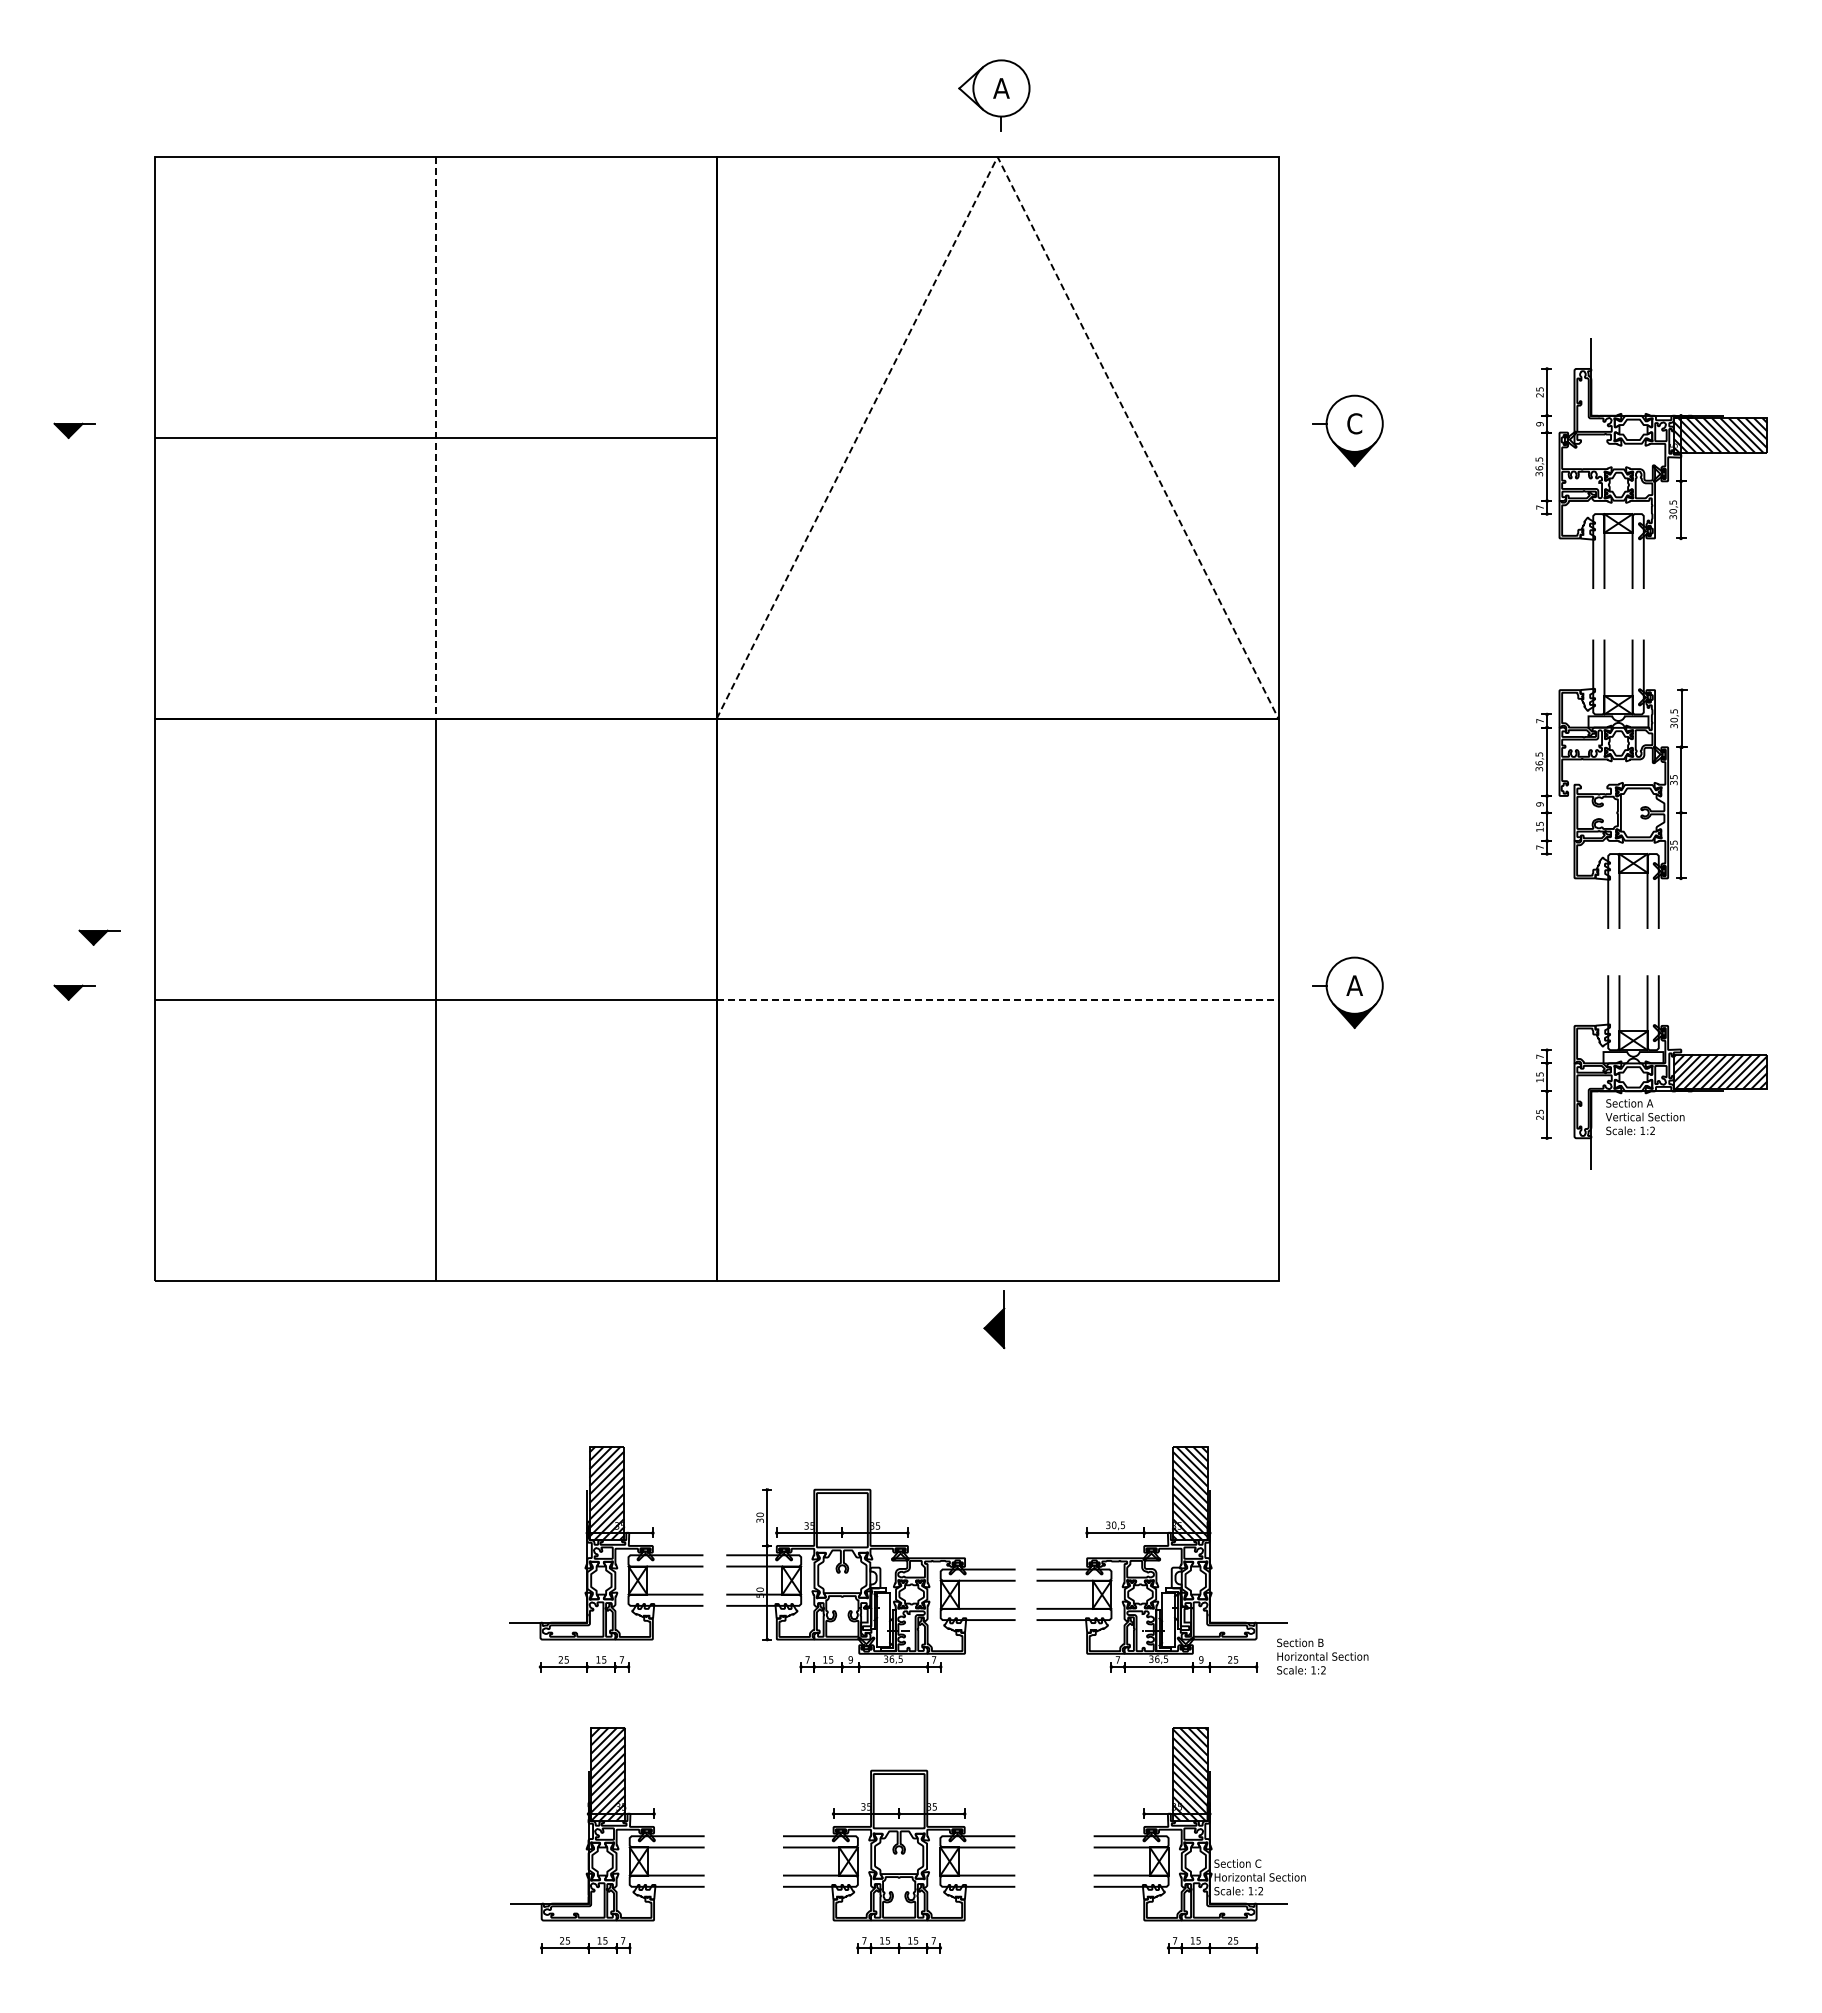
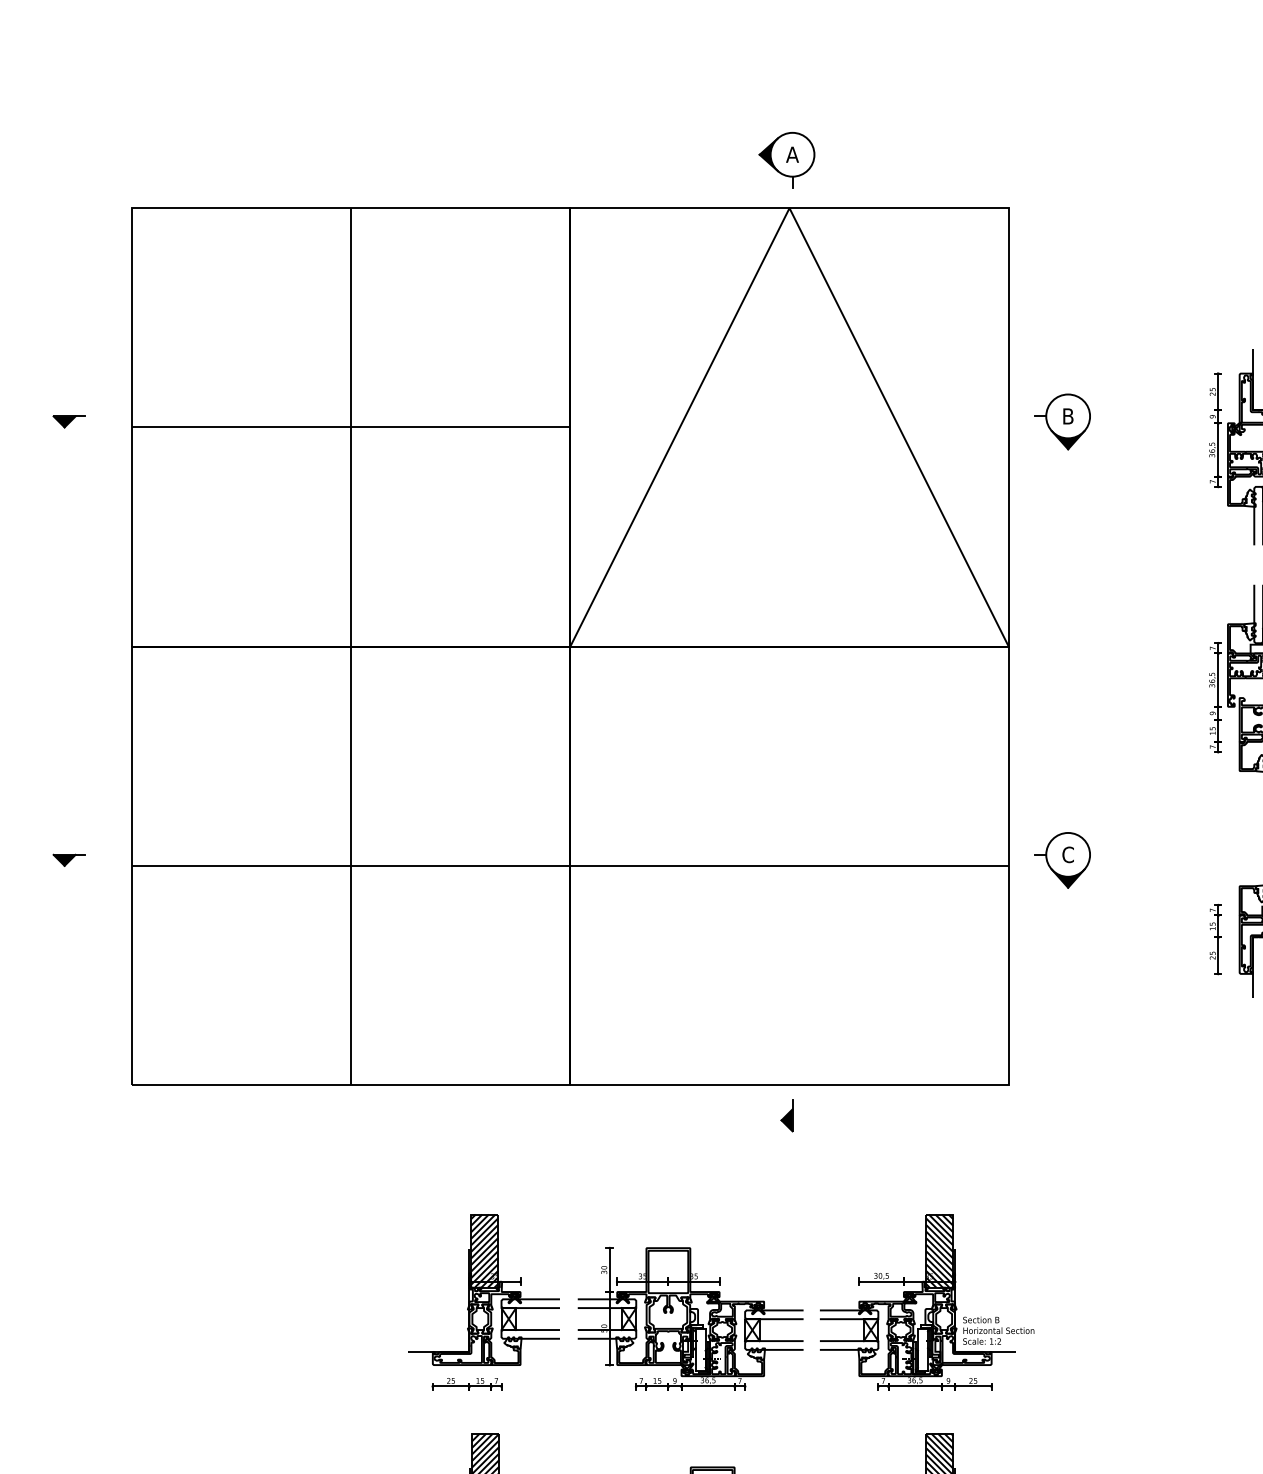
fill: (970, 88) -> (768, 154), added
line: (997, 156) -> (789, 207), dashed -> solid
text: (1354, 423) -> (1067, 416), C -> B
line: (435, 437) -> (350, 427), dashed -> solid
part: (99, 937) -> (88, 817), removed
text: (1354, 985) -> (1067, 854), A -> C
line: (997, 999) -> (789, 865), dashed -> solid
part: (994, 1319) -> (787, 1115), size x0.71
text: (1322, 1656) -> (998, 1330), moved

